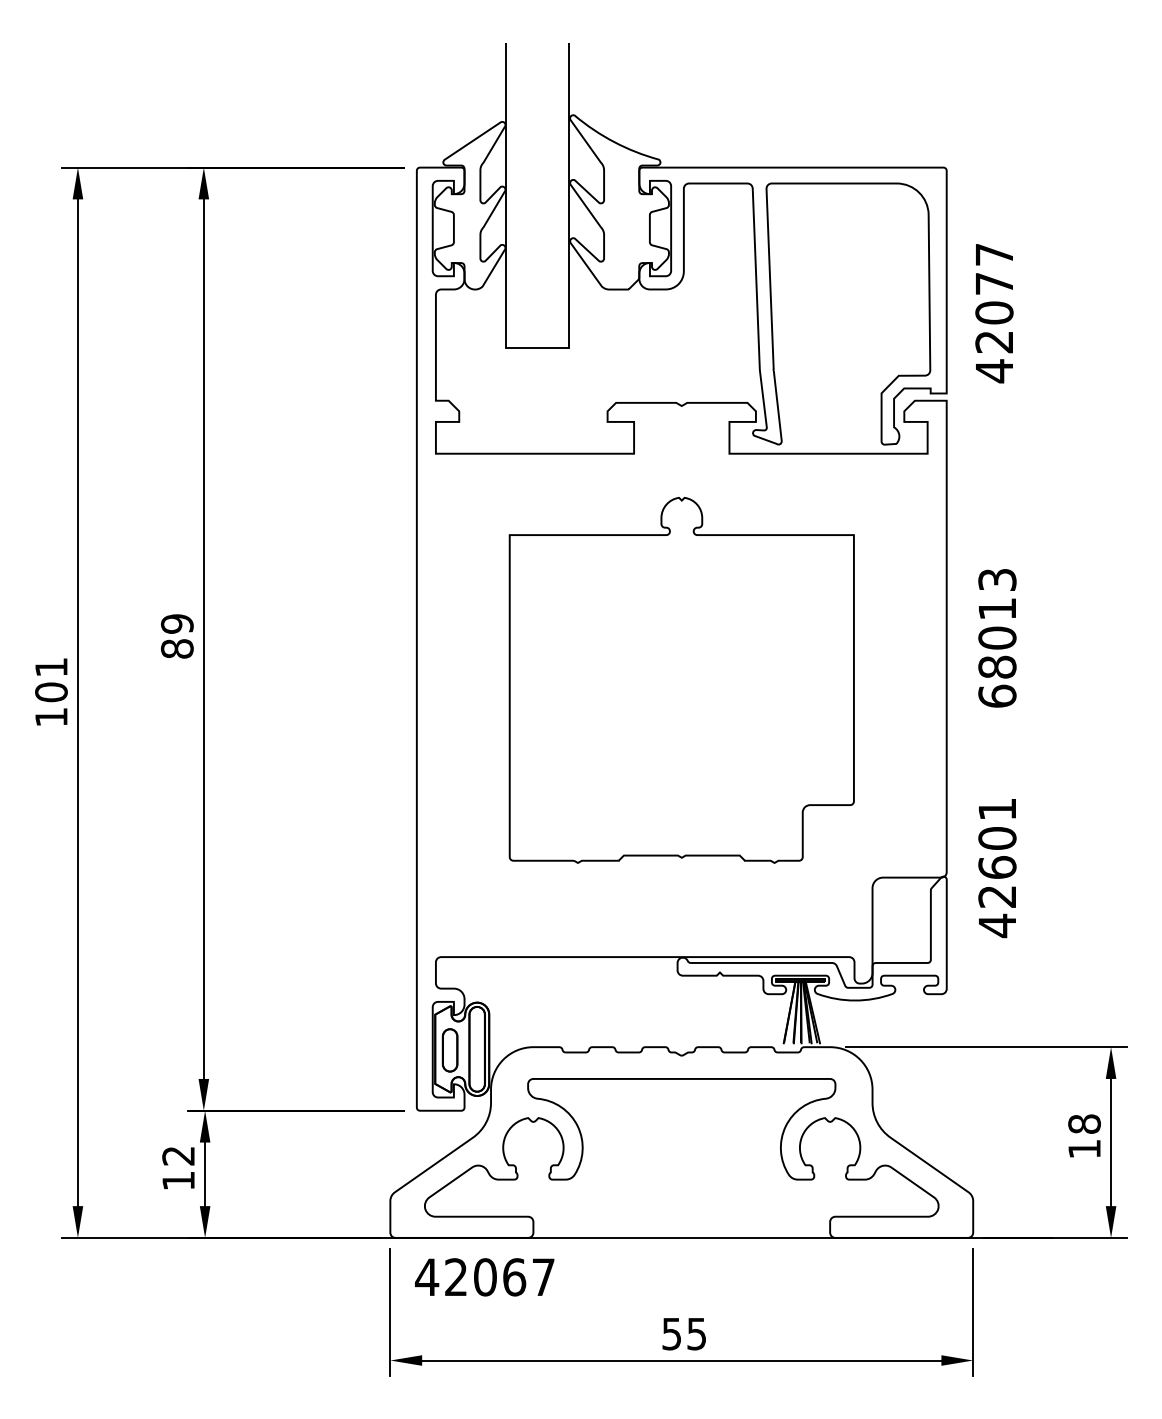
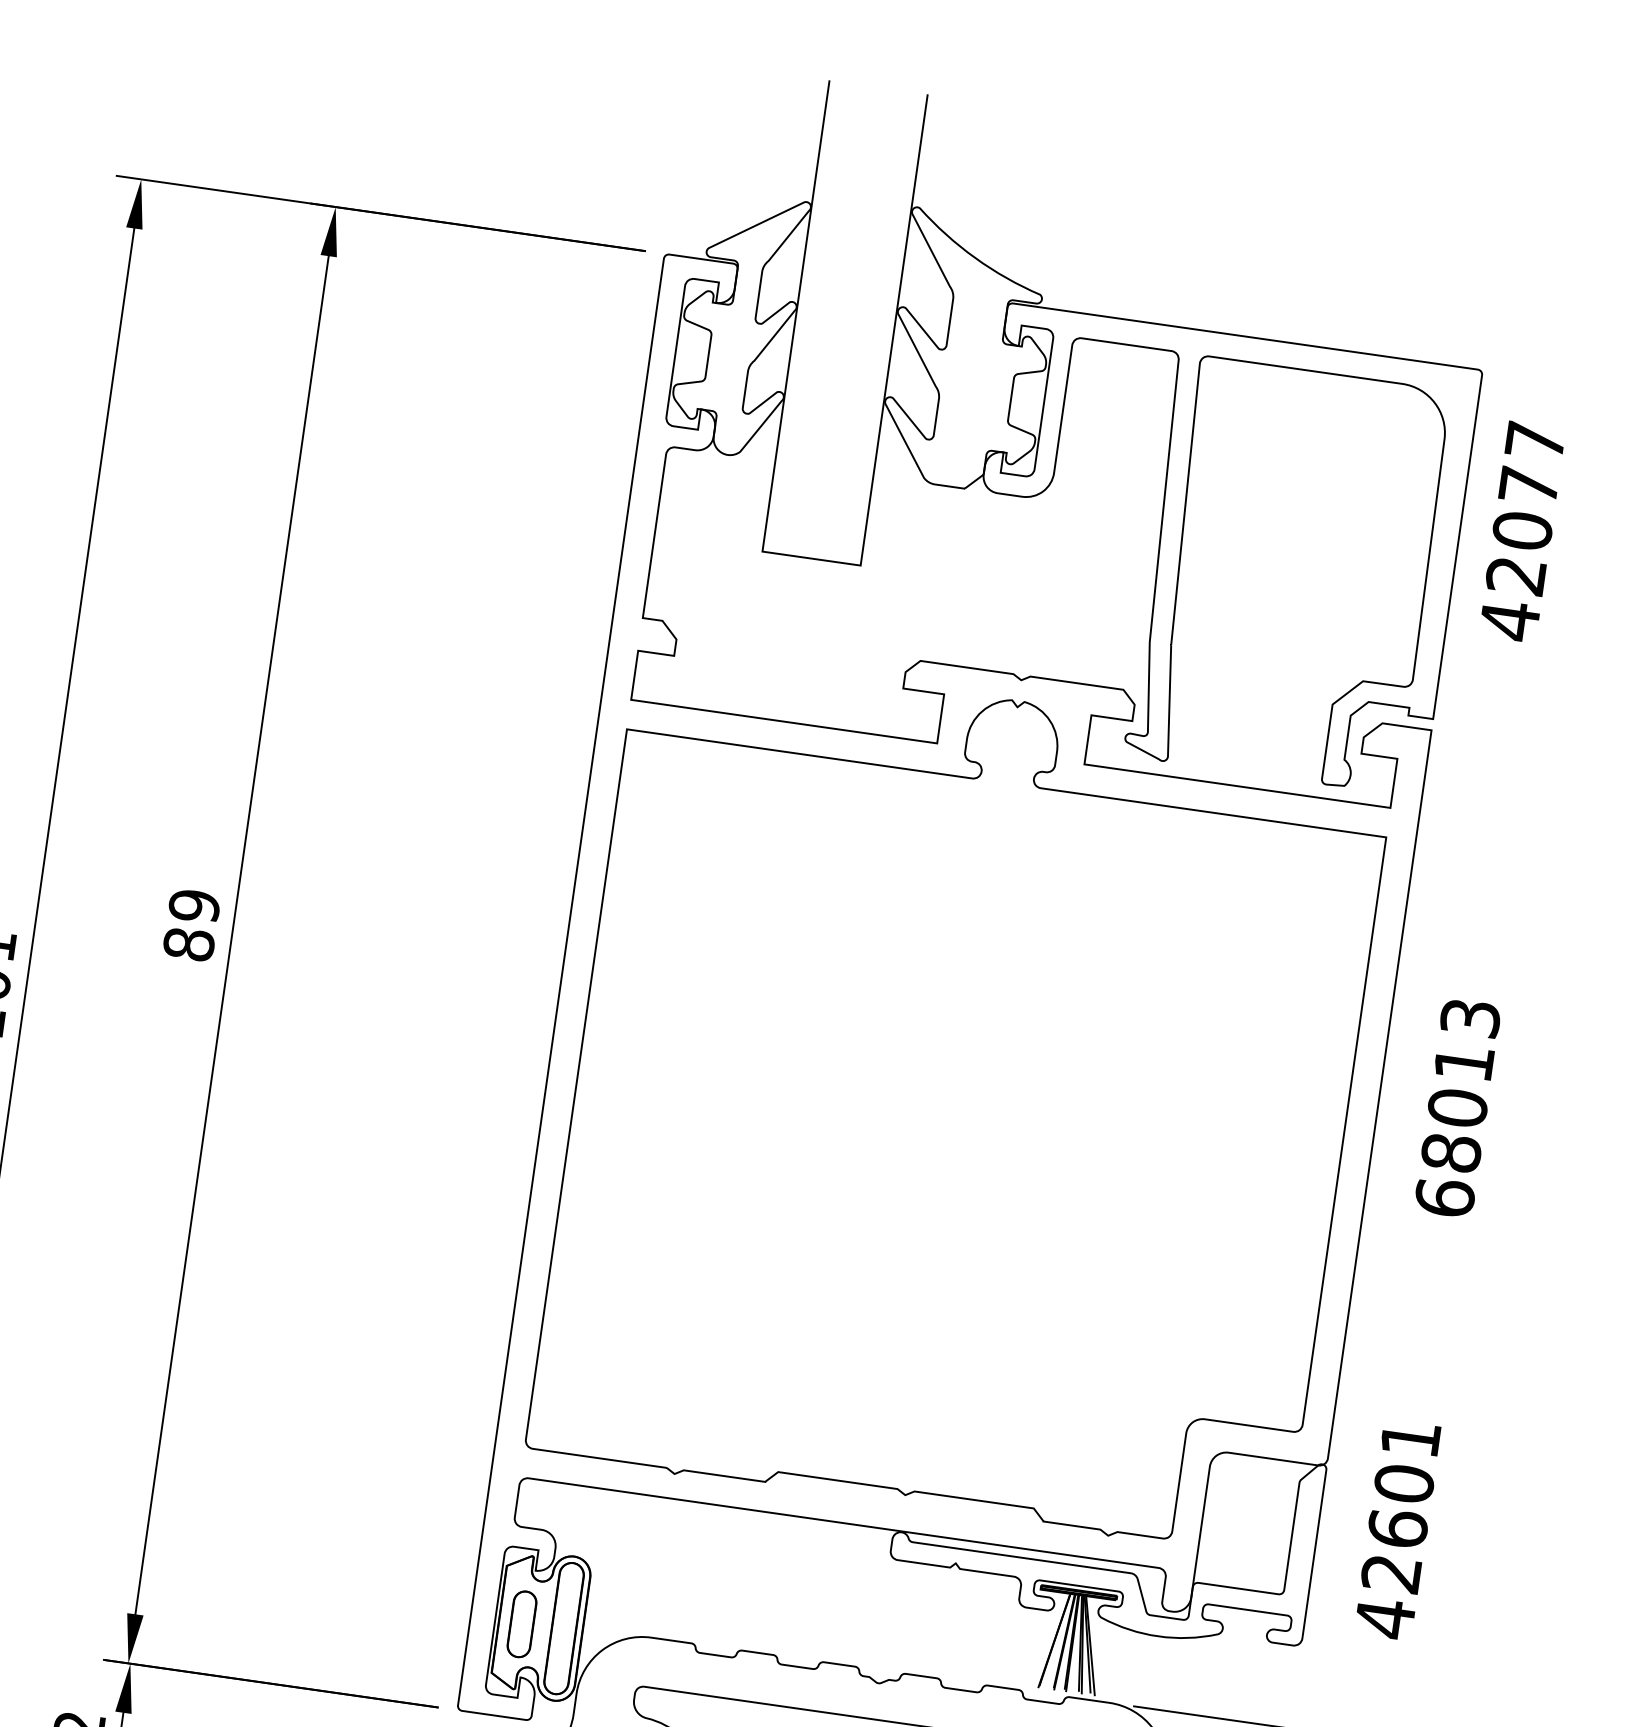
text: (994, 313) -> (1522, 531), moved
part: (681, 680) -> (960, 1104), size x1.43
text: (997, 868) -> (1397, 1530), moved

